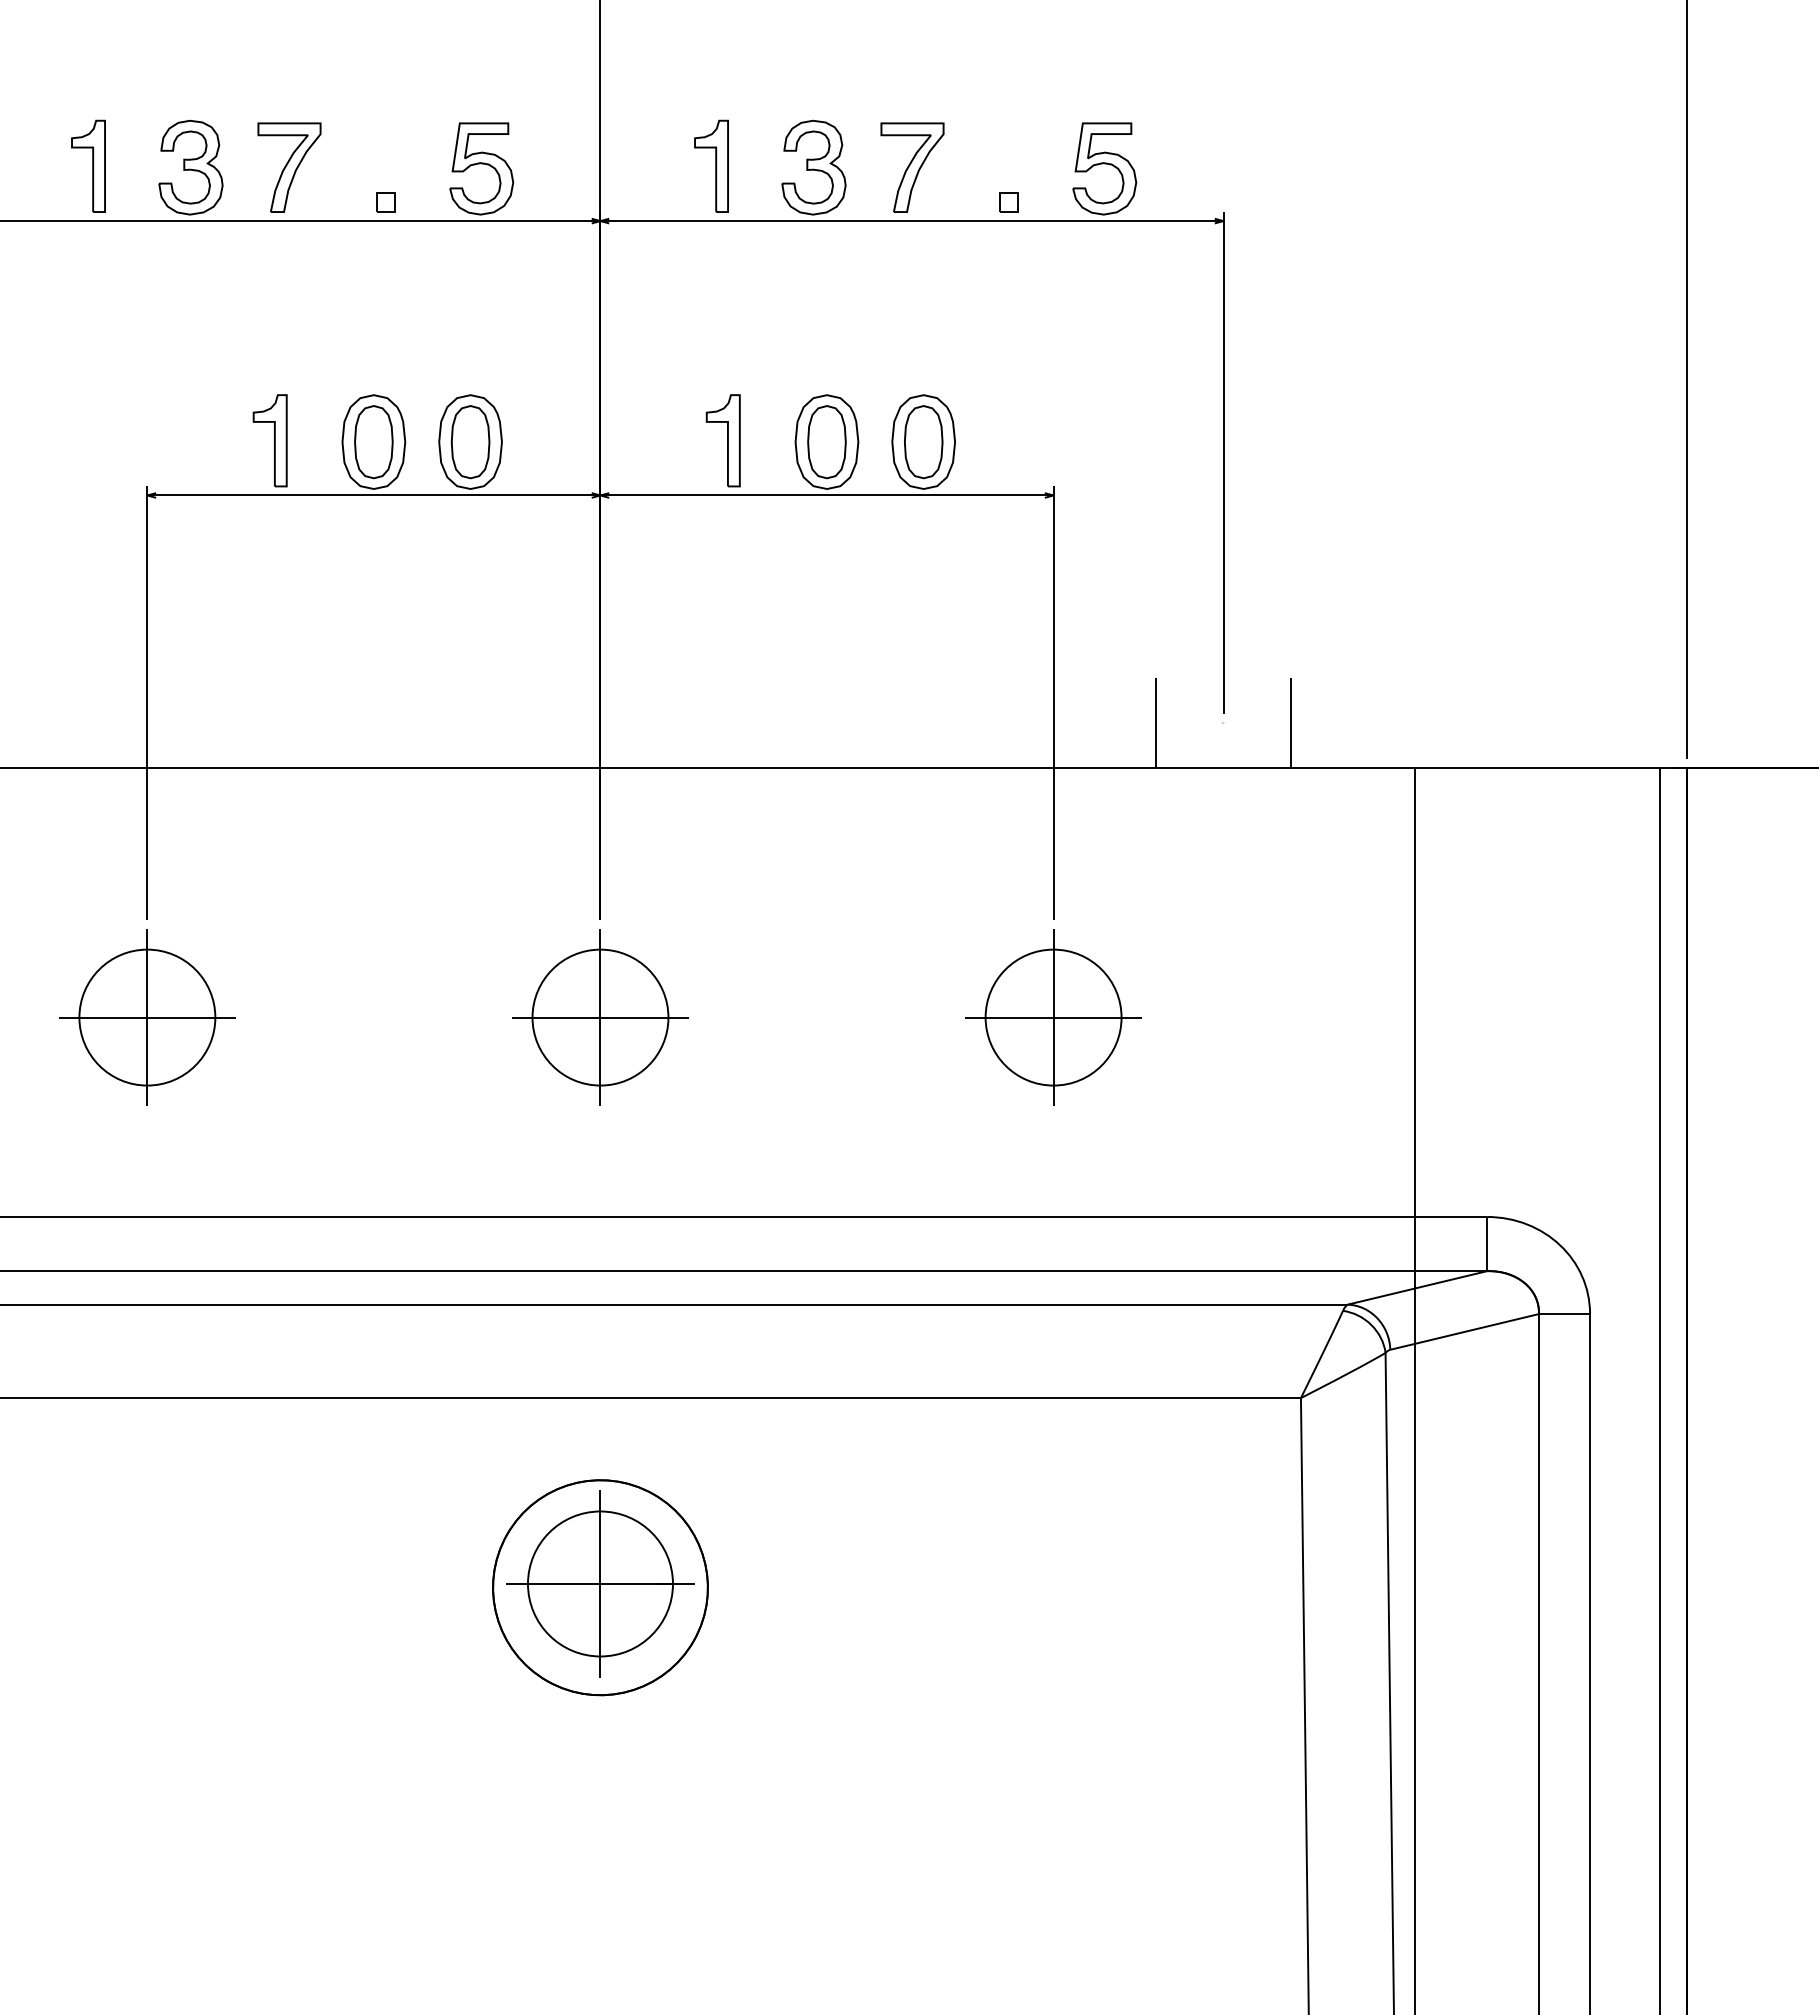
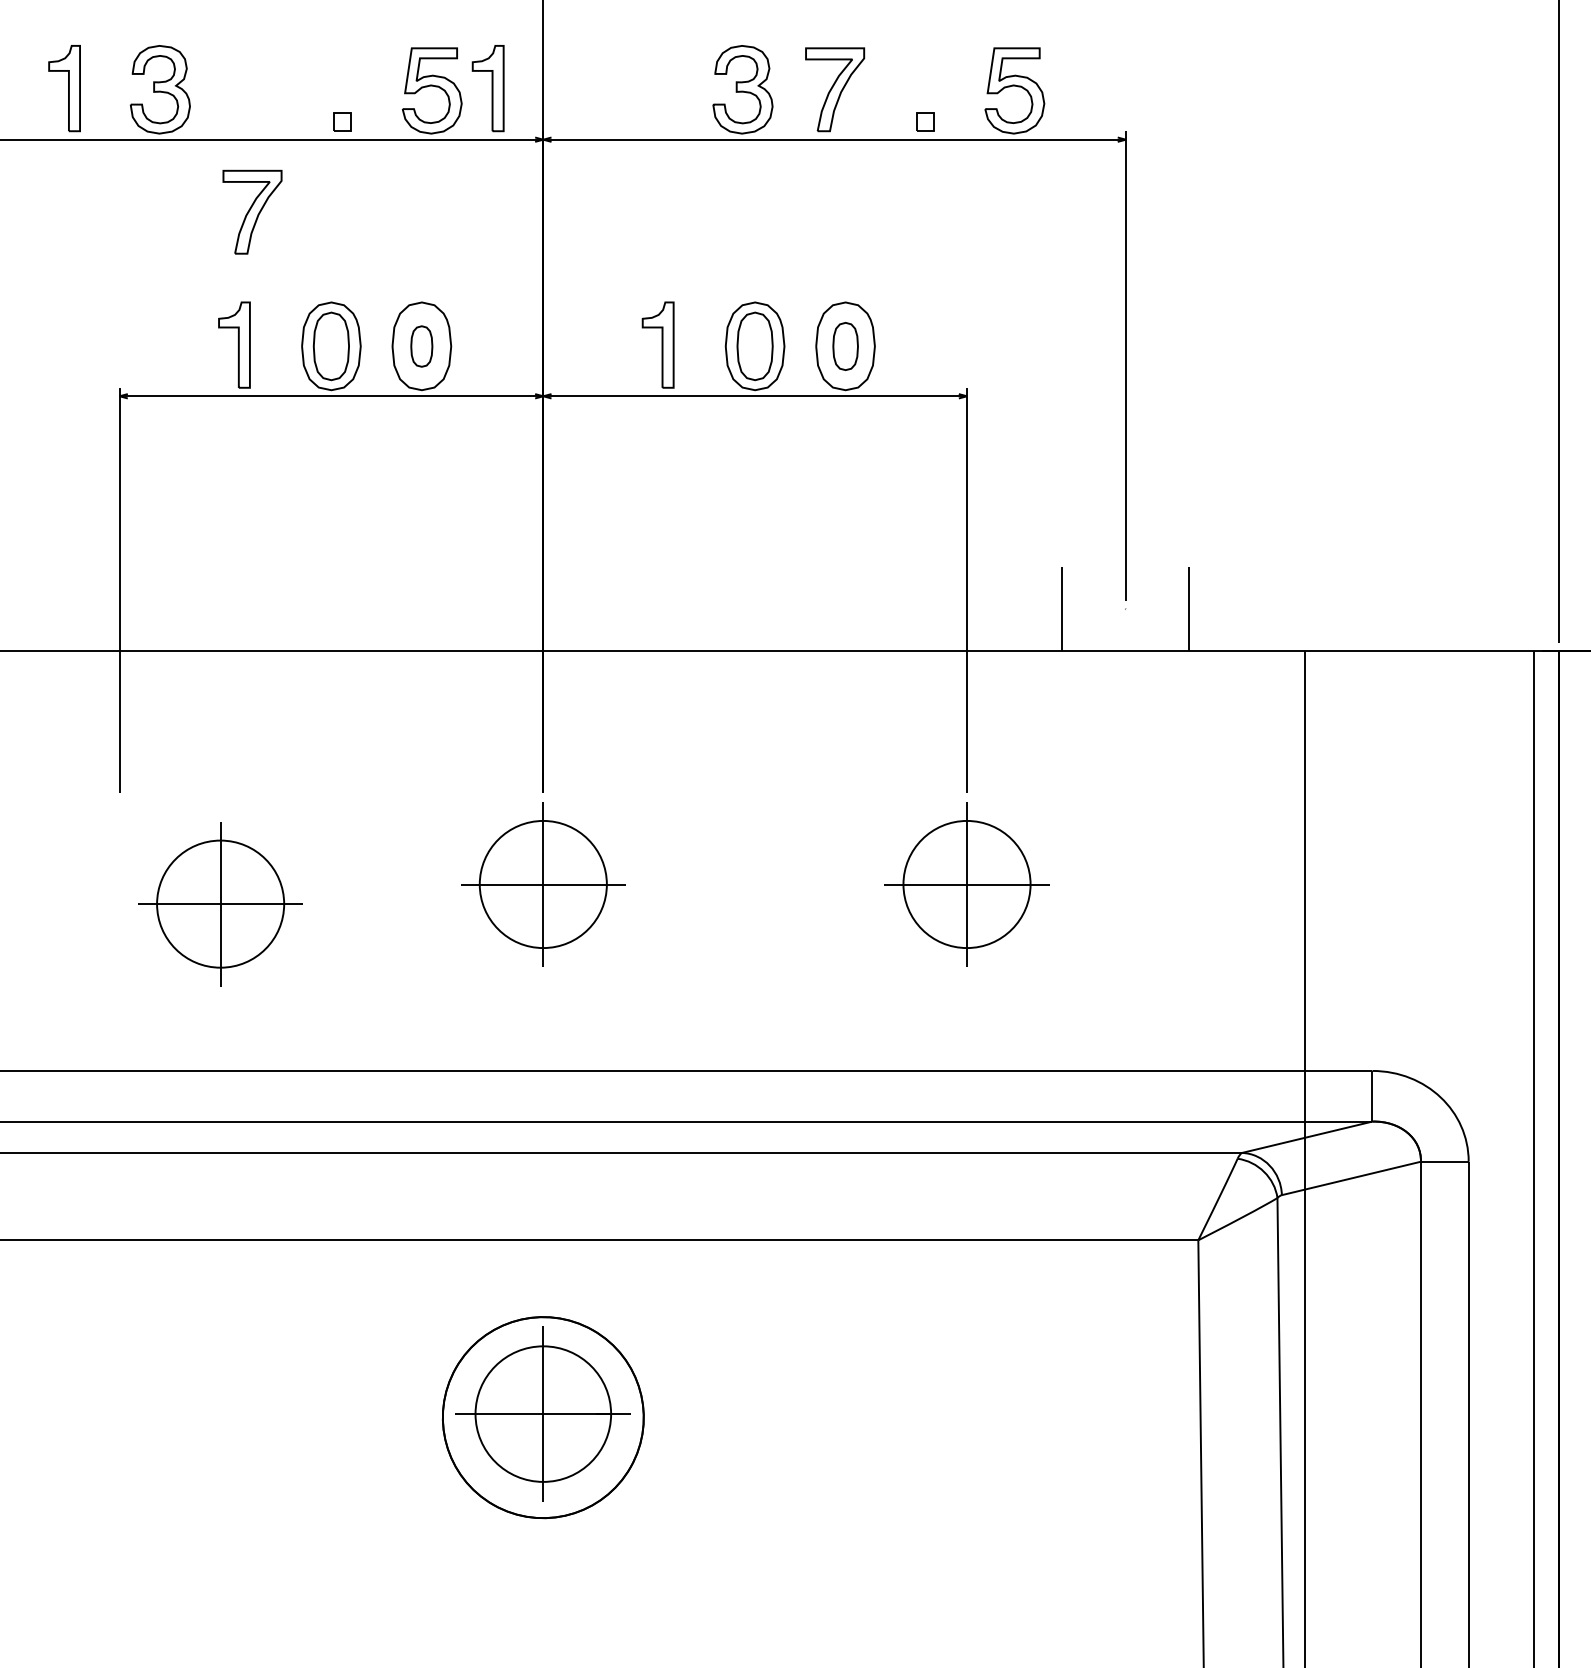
part: (711, 165) -> (488, 87), moved
part: (289, 167) -> (252, 212), moved
part: (470, 442) -> (421, 346), size x0.6
part: (923, 442) -> (845, 346), size x0.7
part: (147, 1017) -> (220, 904), moved

